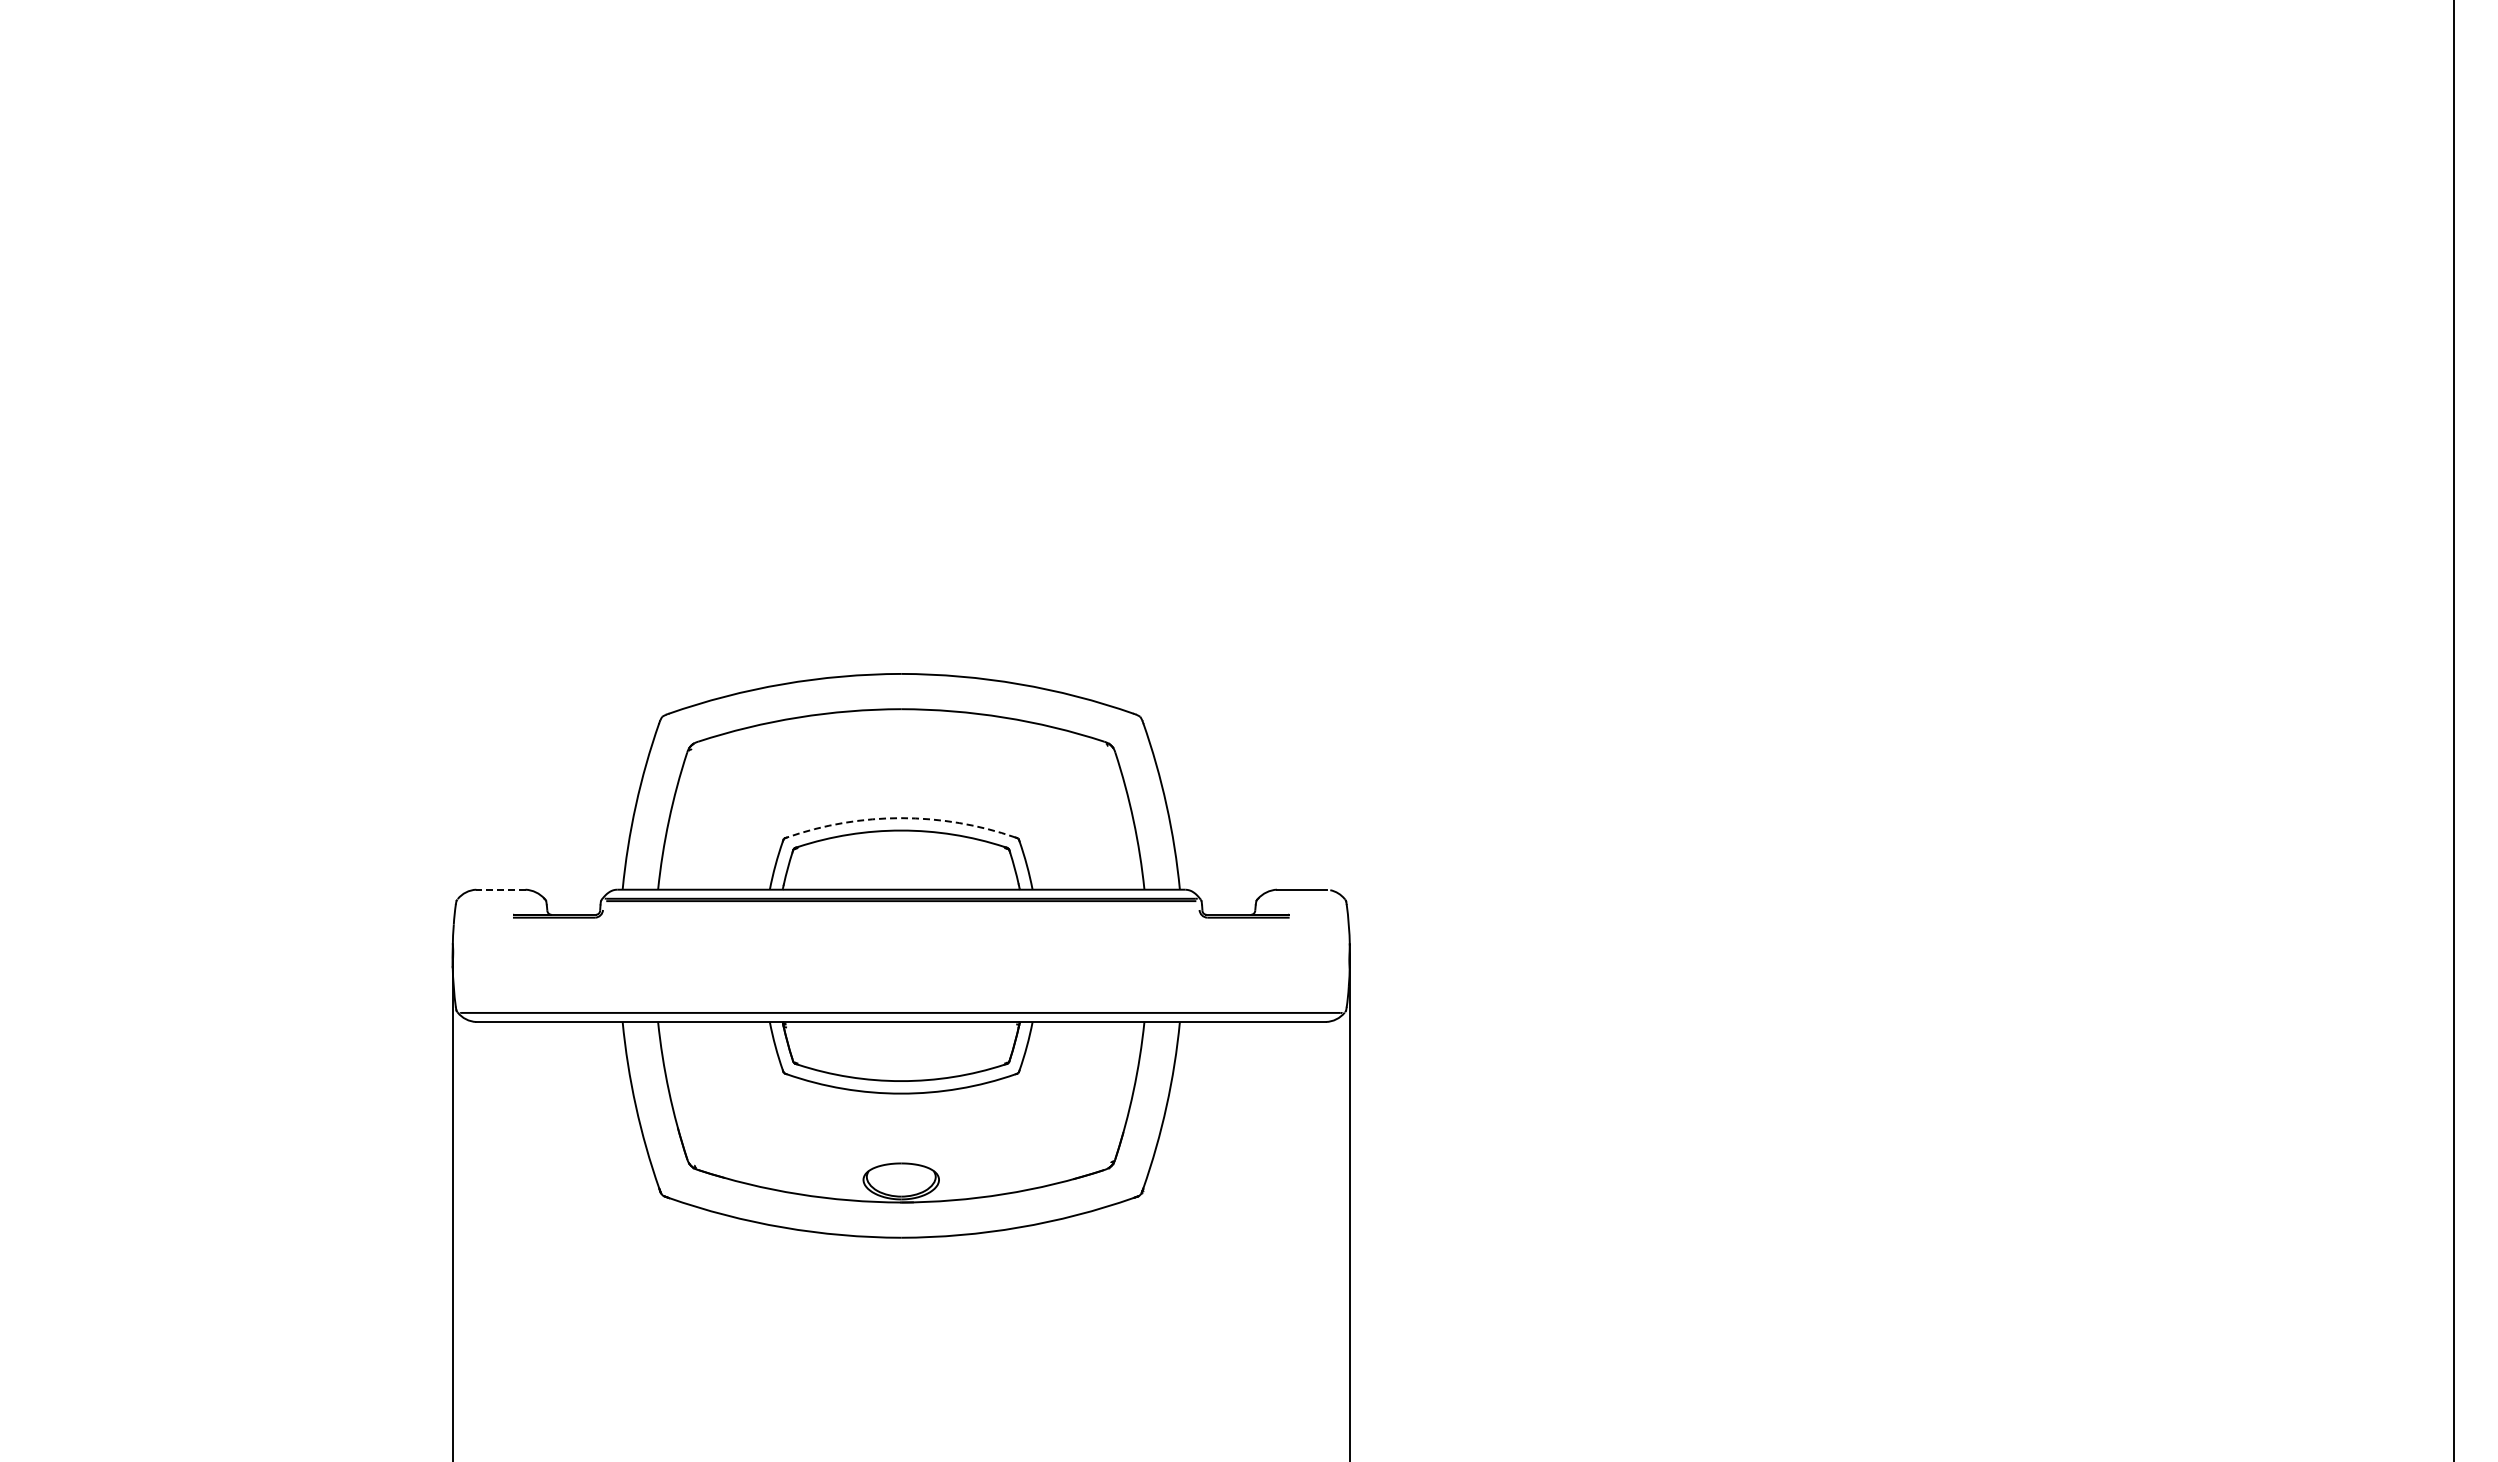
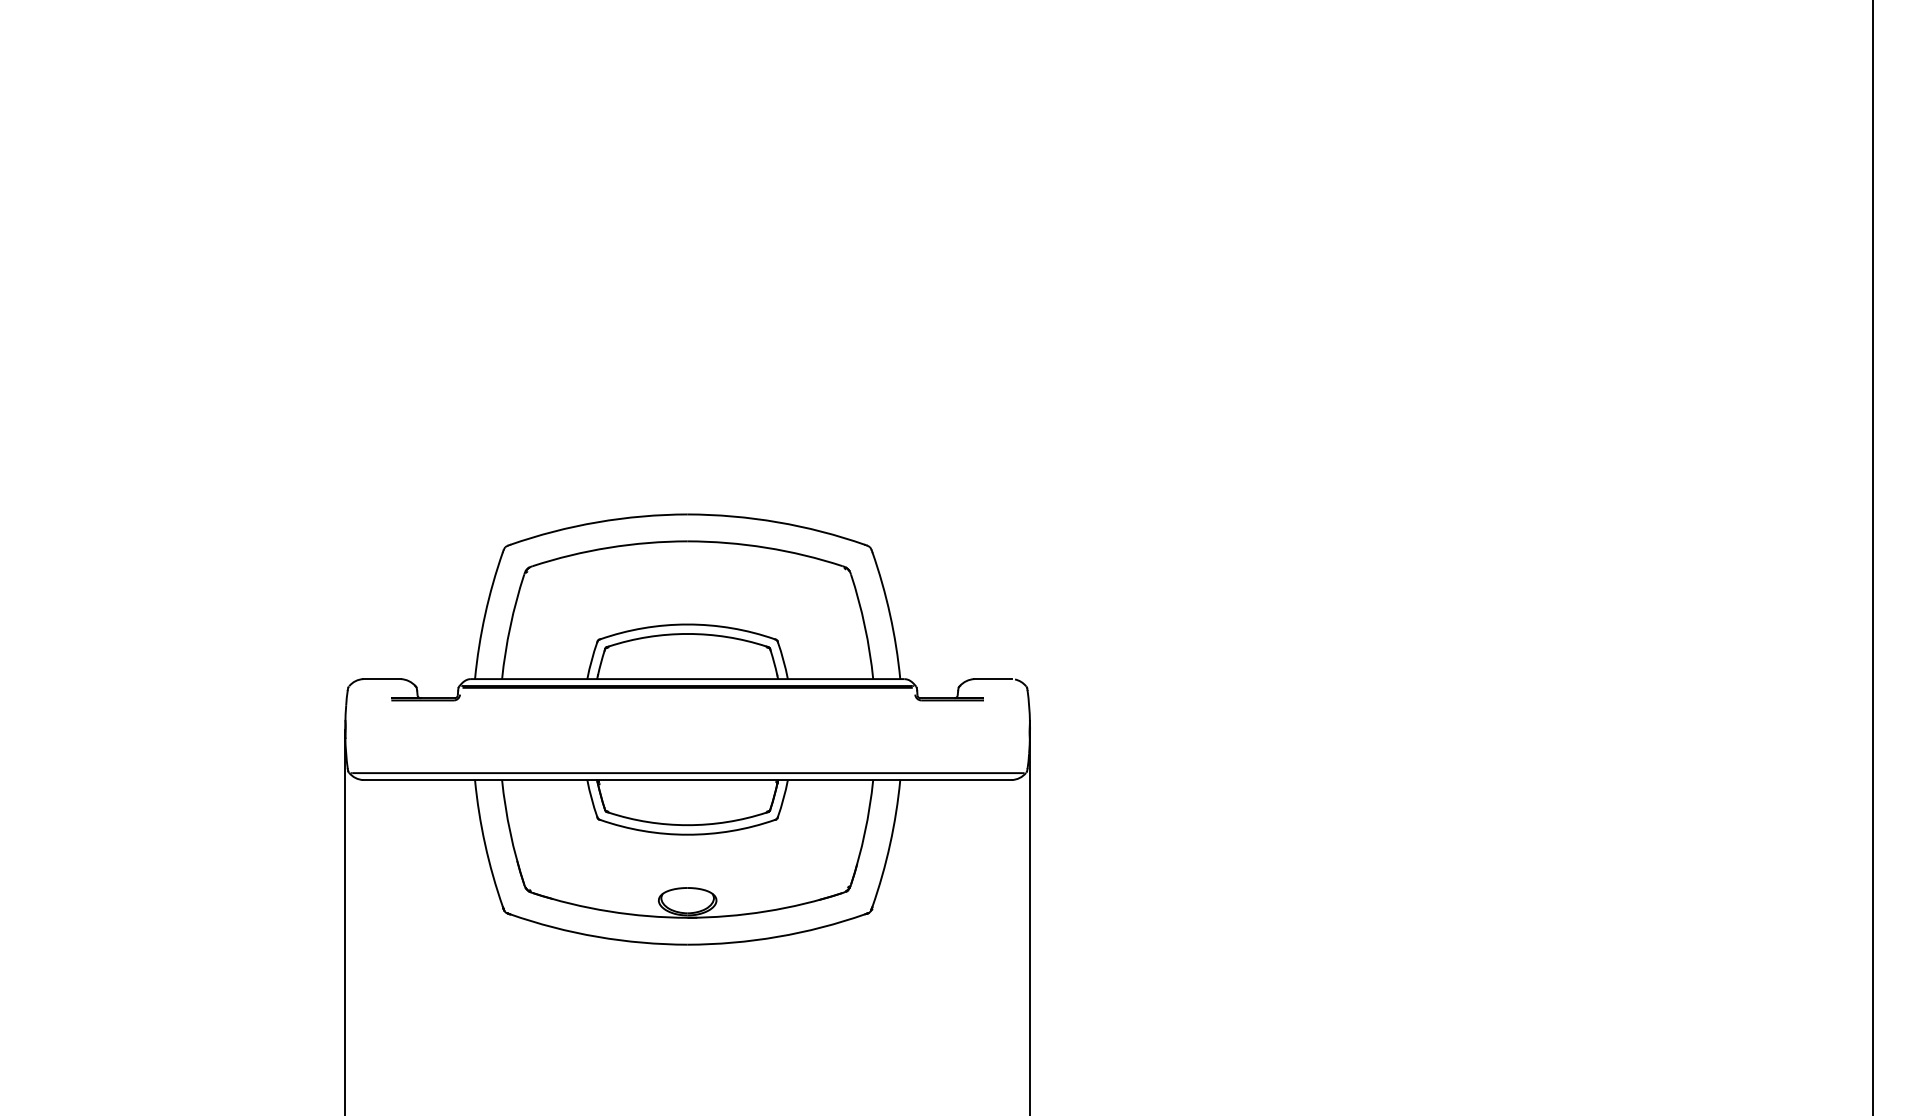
arc: (901, 818) -> (687, 624), dashed -> solid
line: (500, 889) -> (381, 678), dashed -> solid

